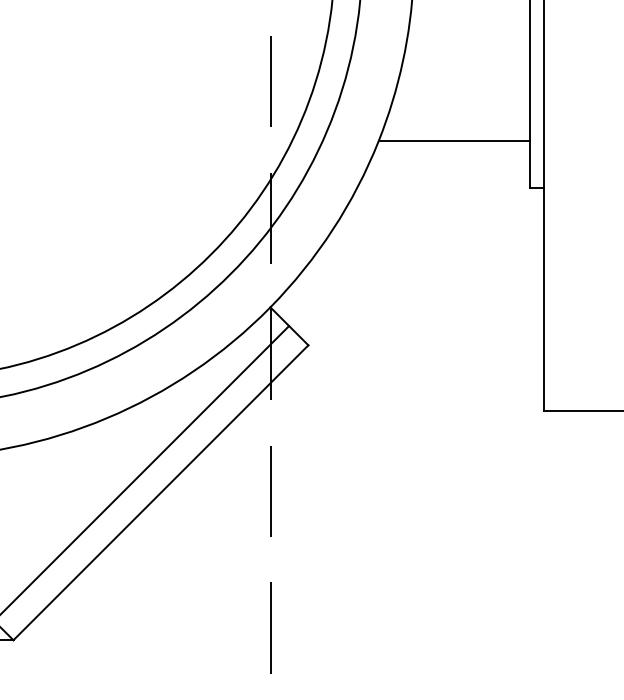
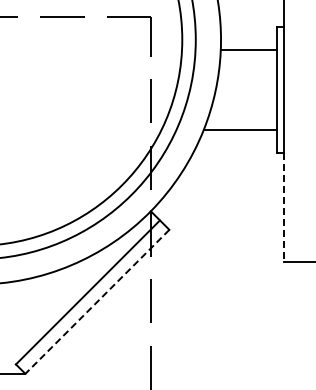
line: (544, 301) -> (284, 208), solid -> dashed
line: (161, 492) -> (97, 301), solid -> dashed

